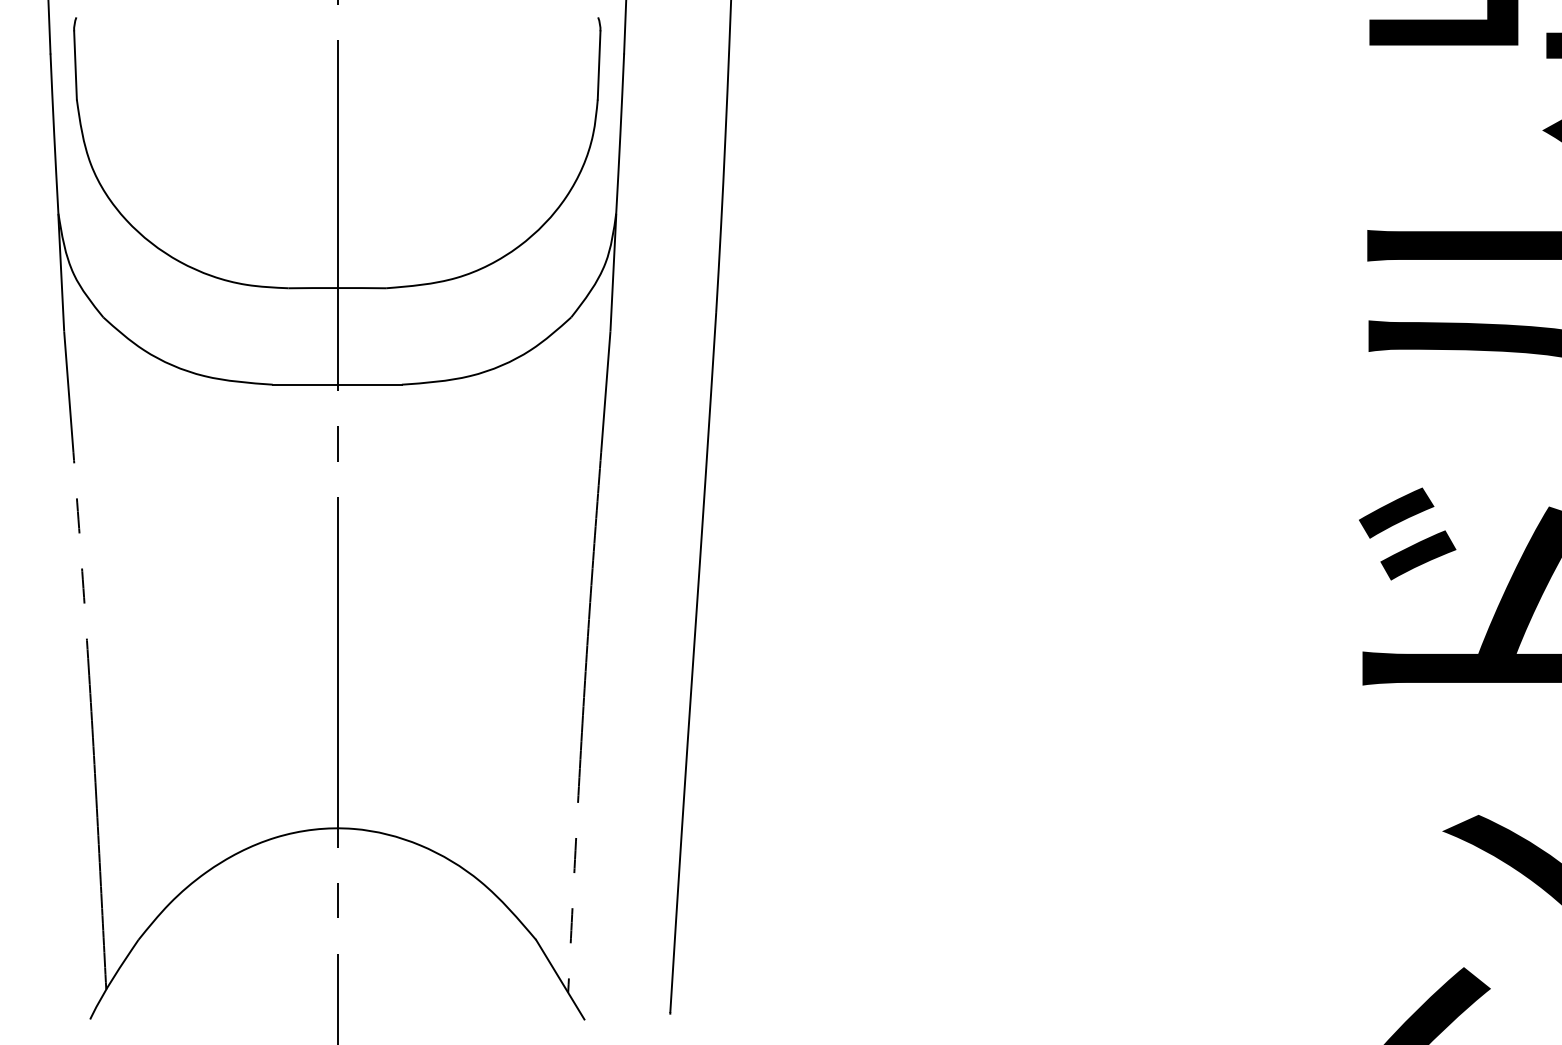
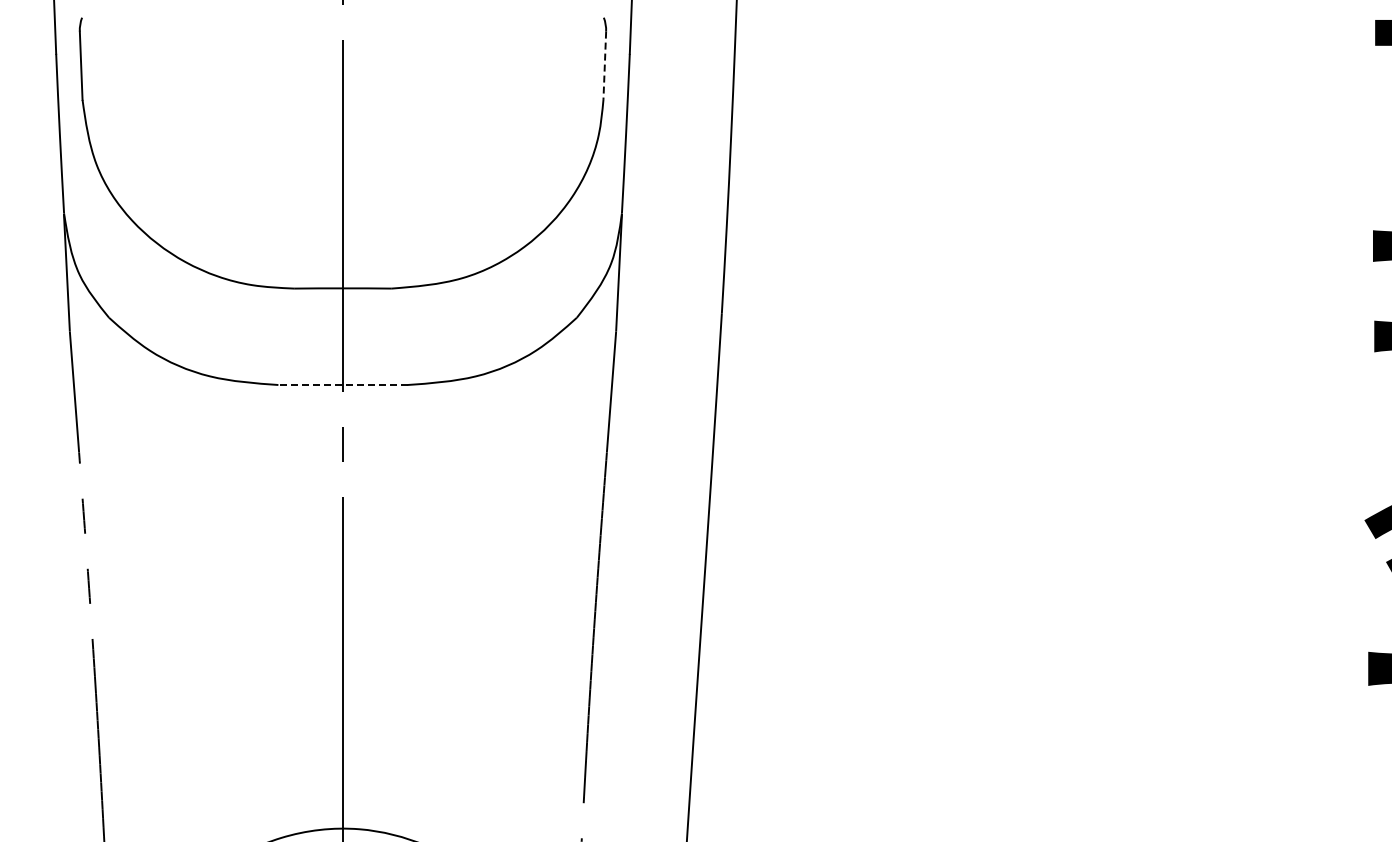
line: (599, 65) -> (605, 65), solid -> dashed
line: (337, 384) -> (343, 384), solid -> dashed

